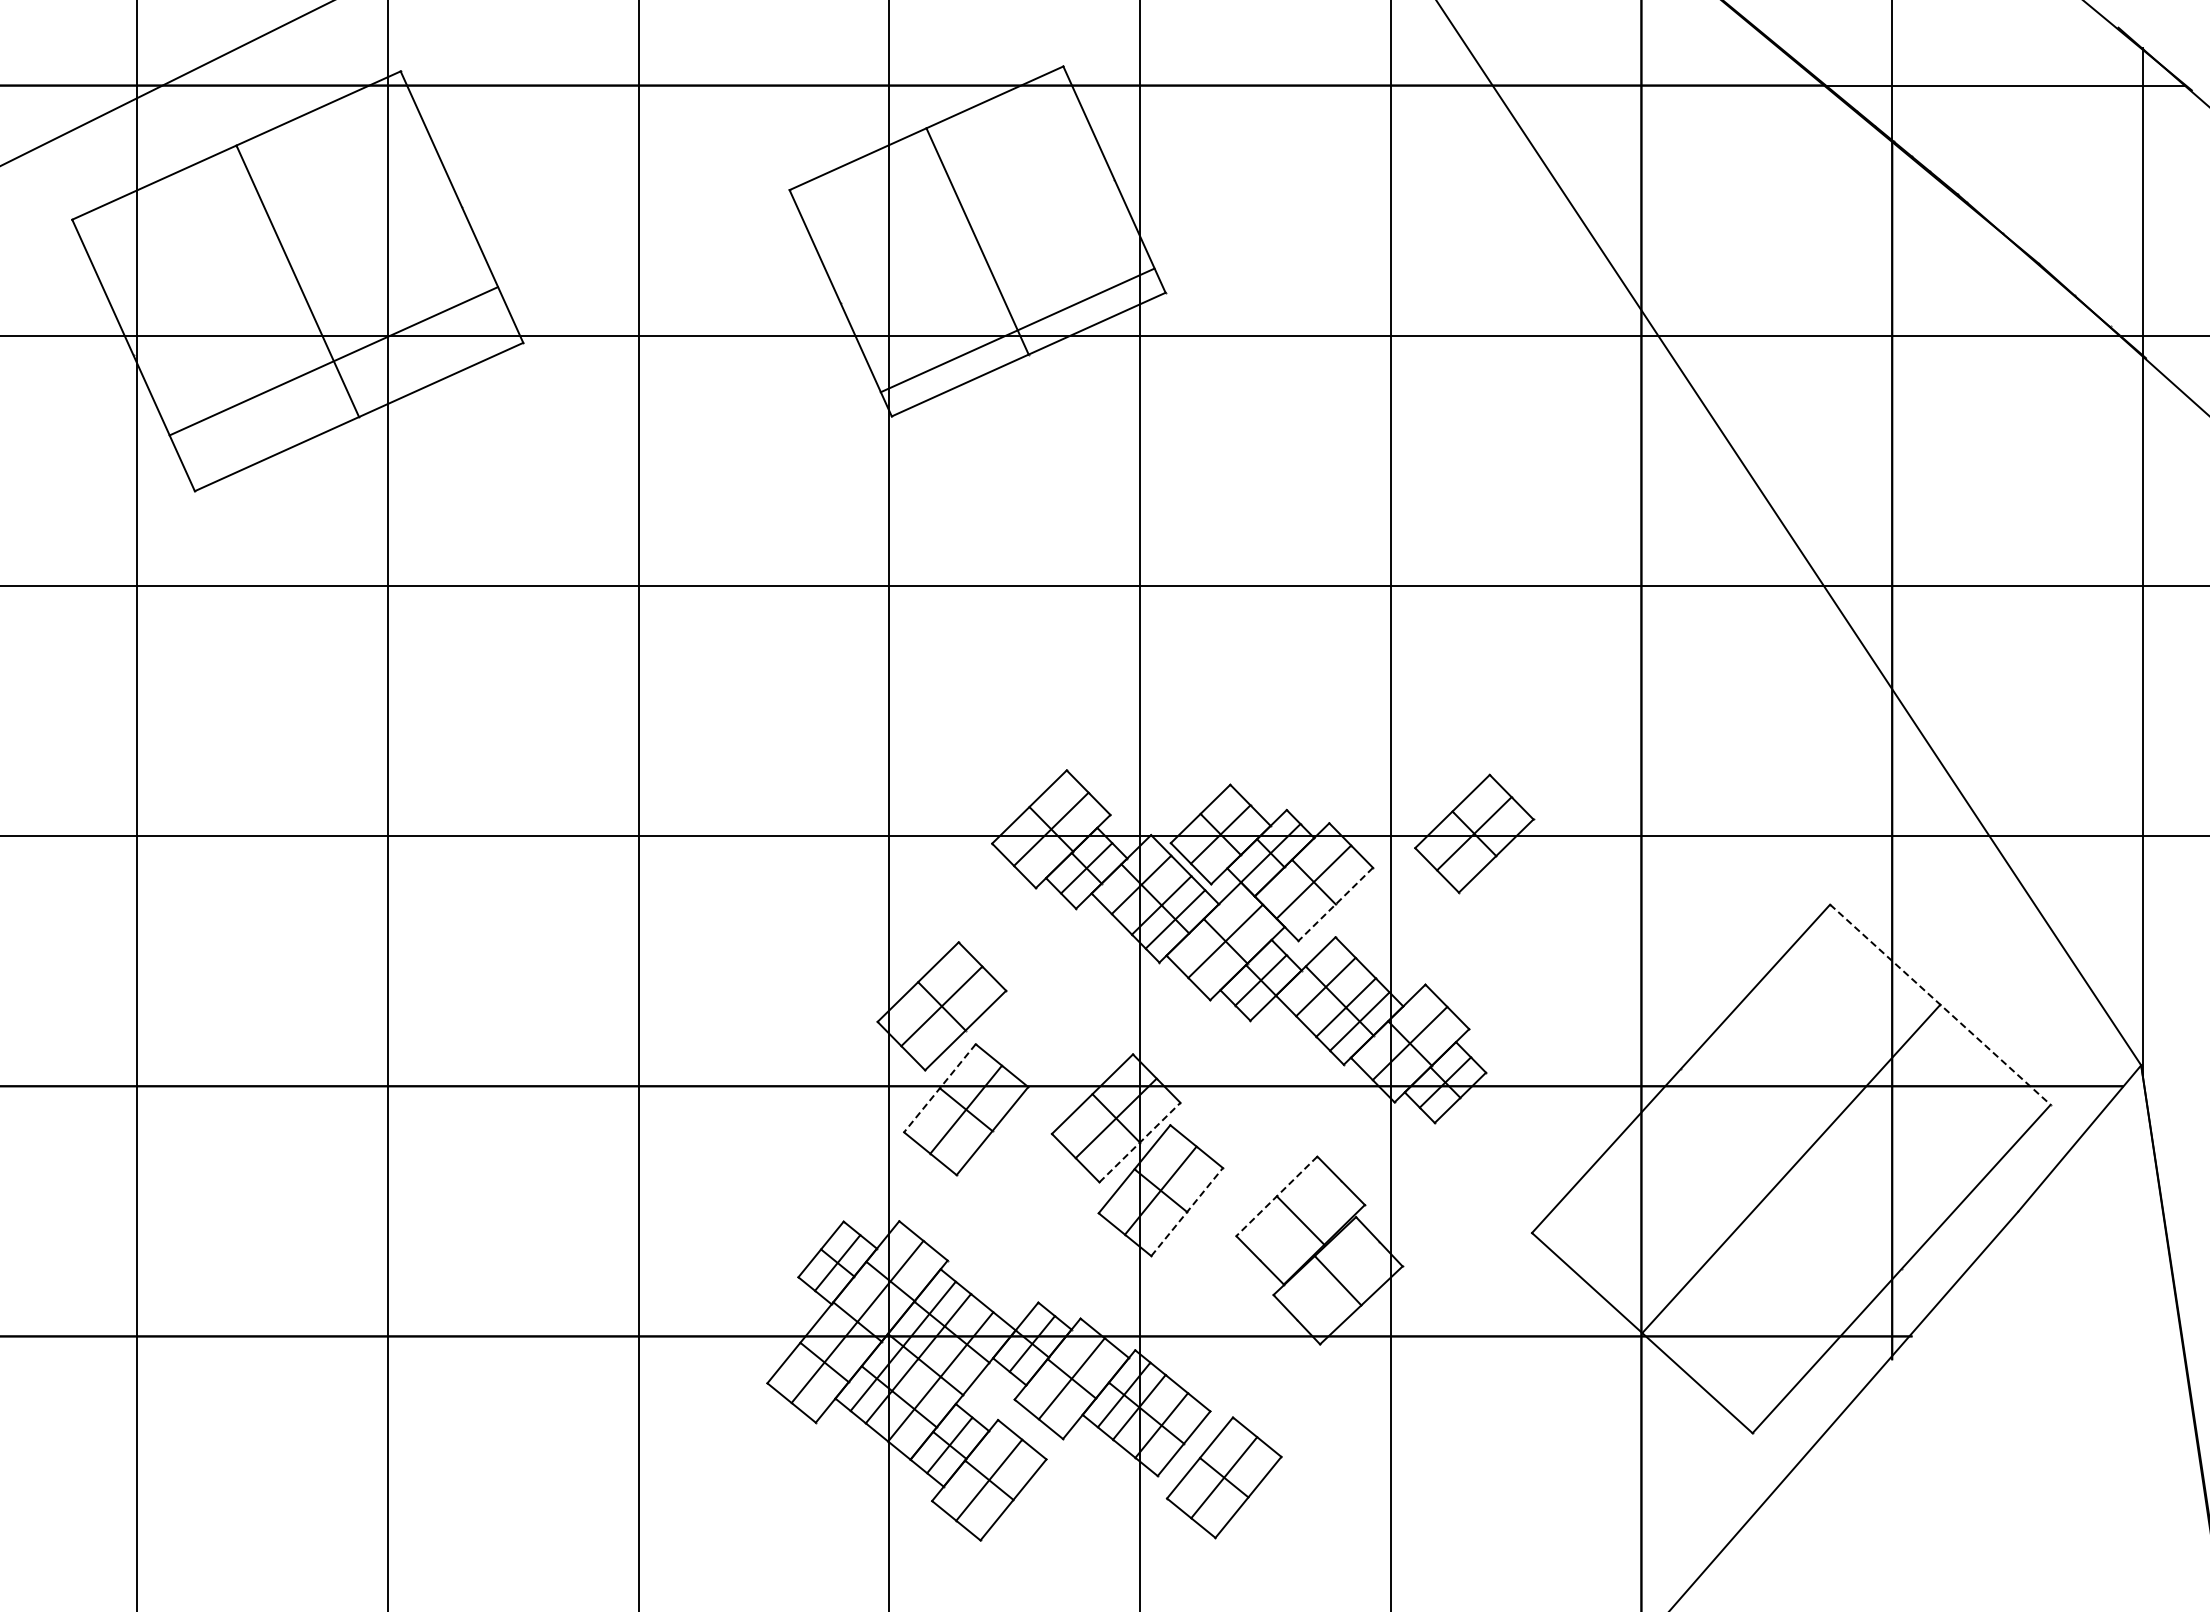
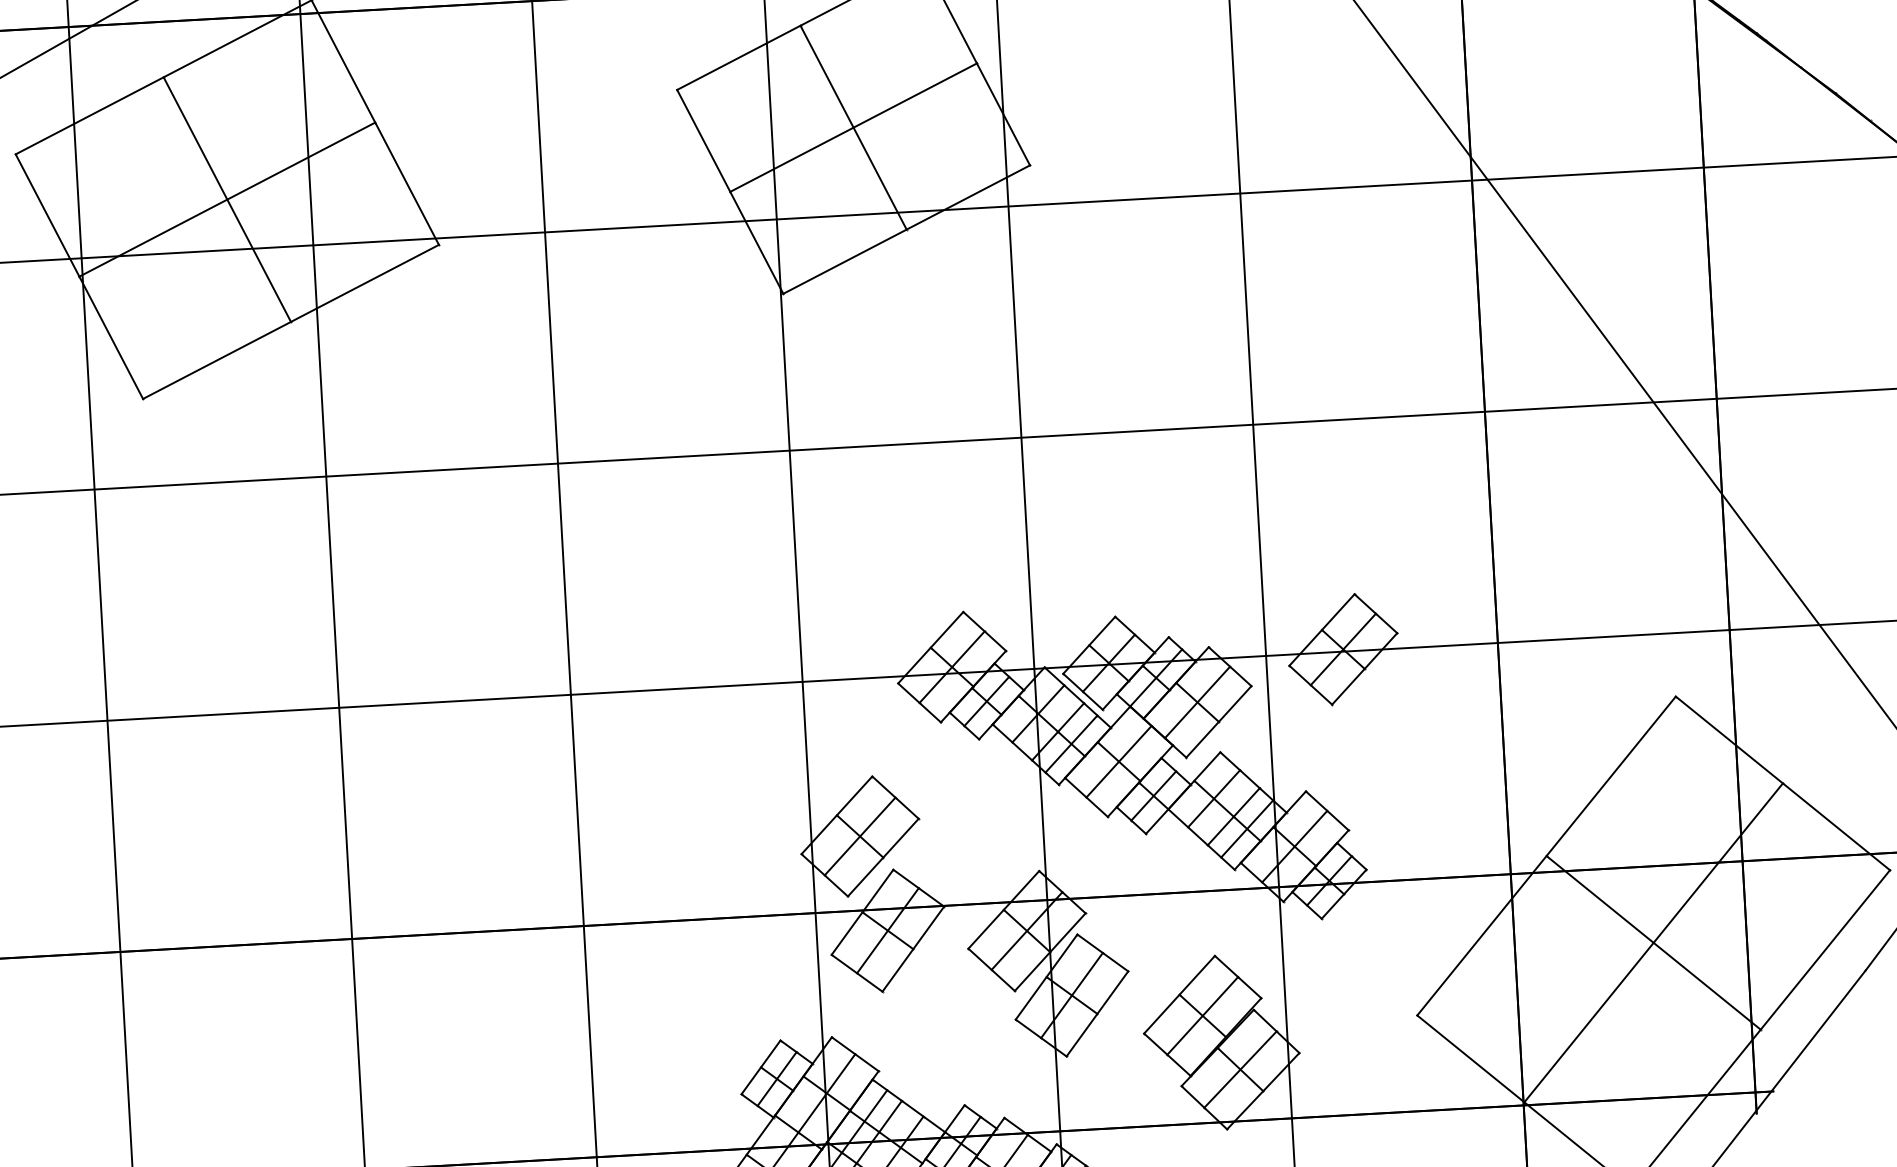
line: (1017, 330) -> (853, 127), moved
line: (333, 361) -> (227, 199), moved
line: (1335, 904) -> (1218, 722), dashed -> solid
line: (1940, 1004) -> (1782, 783), dashed -> solid
line: (939, 1088) -> (862, 912), dashed -> solid
line: (1139, 1142) -> (1049, 952), dashed -> solid
line: (1791, 1168) -> (1653, 942), added
line: (1276, 1196) -> (1179, 994), dashed -> solid
line: (1187, 1212) -> (1097, 1014), dashed -> solid
line: (1300, 1220) -> (1202, 1015), added
line: (1337, 1280) -> (1239, 1069), added

